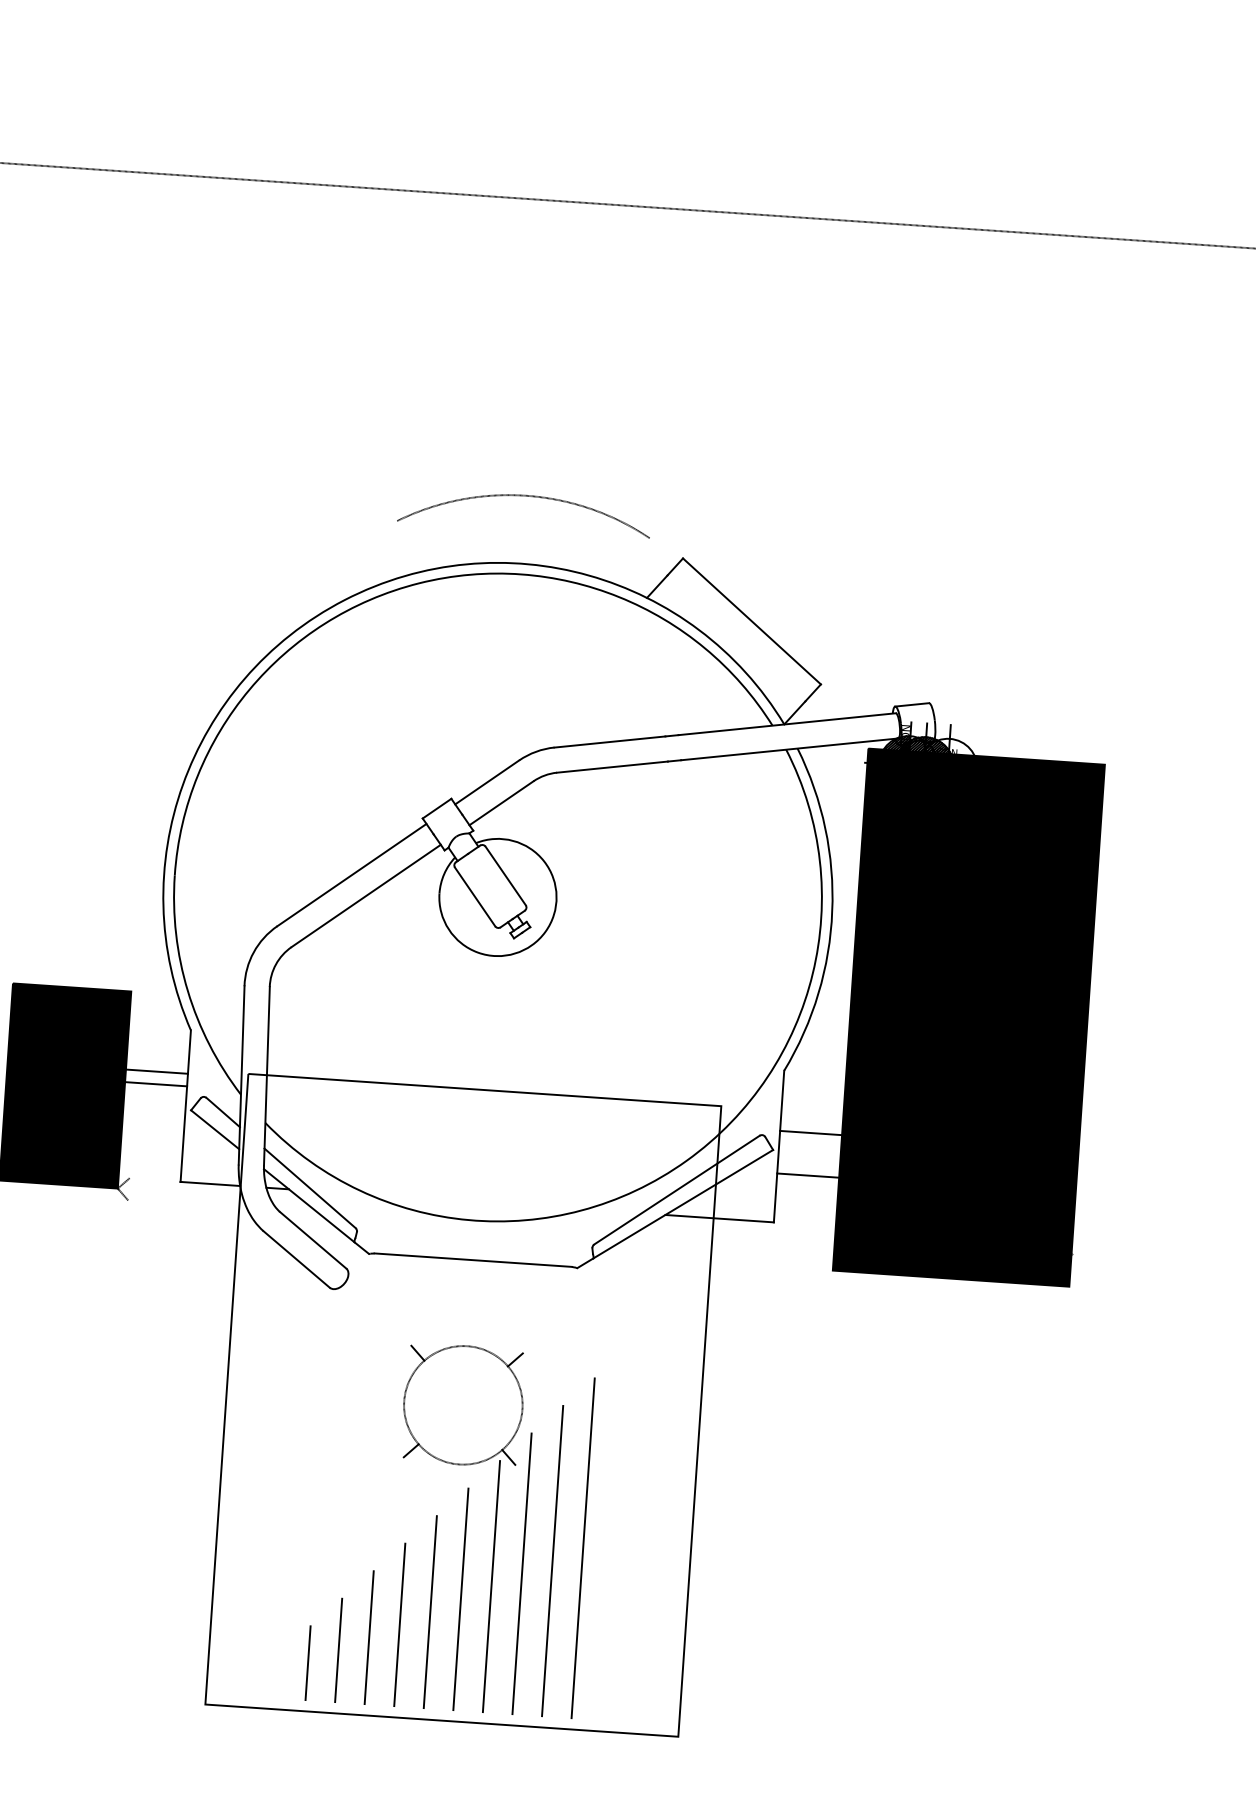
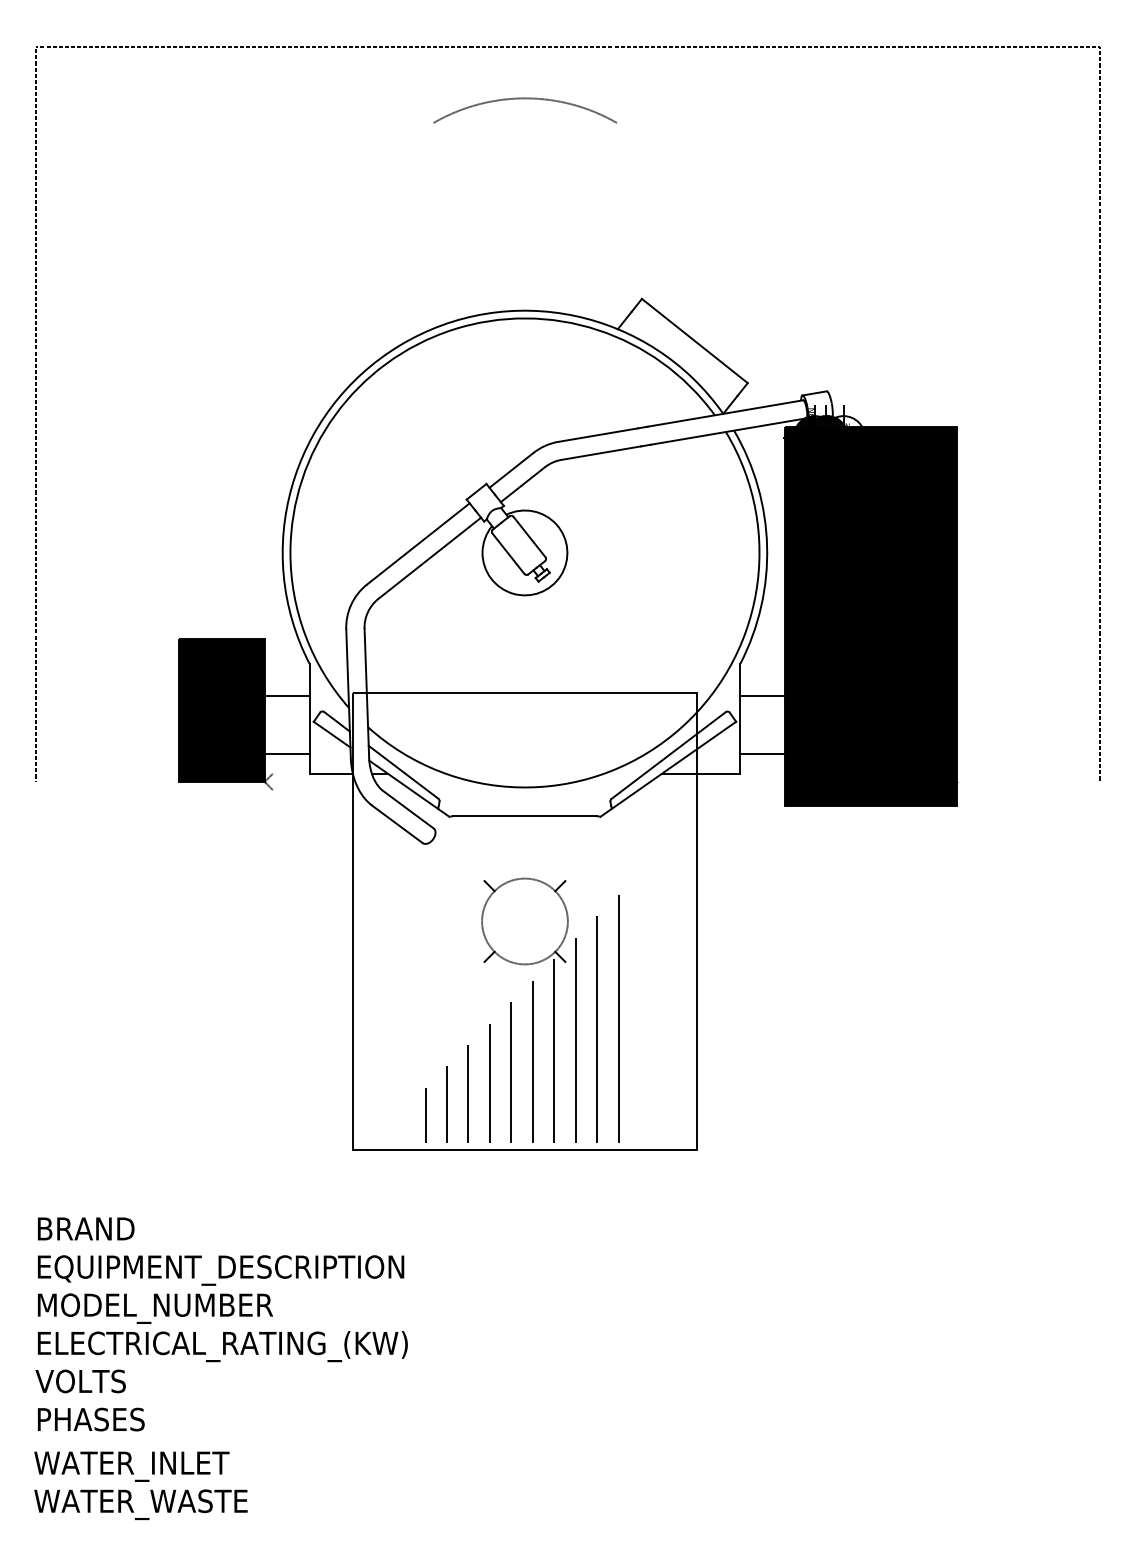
arc: (525, 497) -> (525, 99), moved
line: (155, 1083) -> (286, 753), moved
line: (810, 1132) -> (762, 753), moved
line: (807, 1175) -> (762, 695), moved

